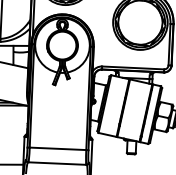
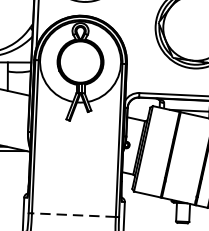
line: (57, 148) -> (73, 214), solid -> dashed

